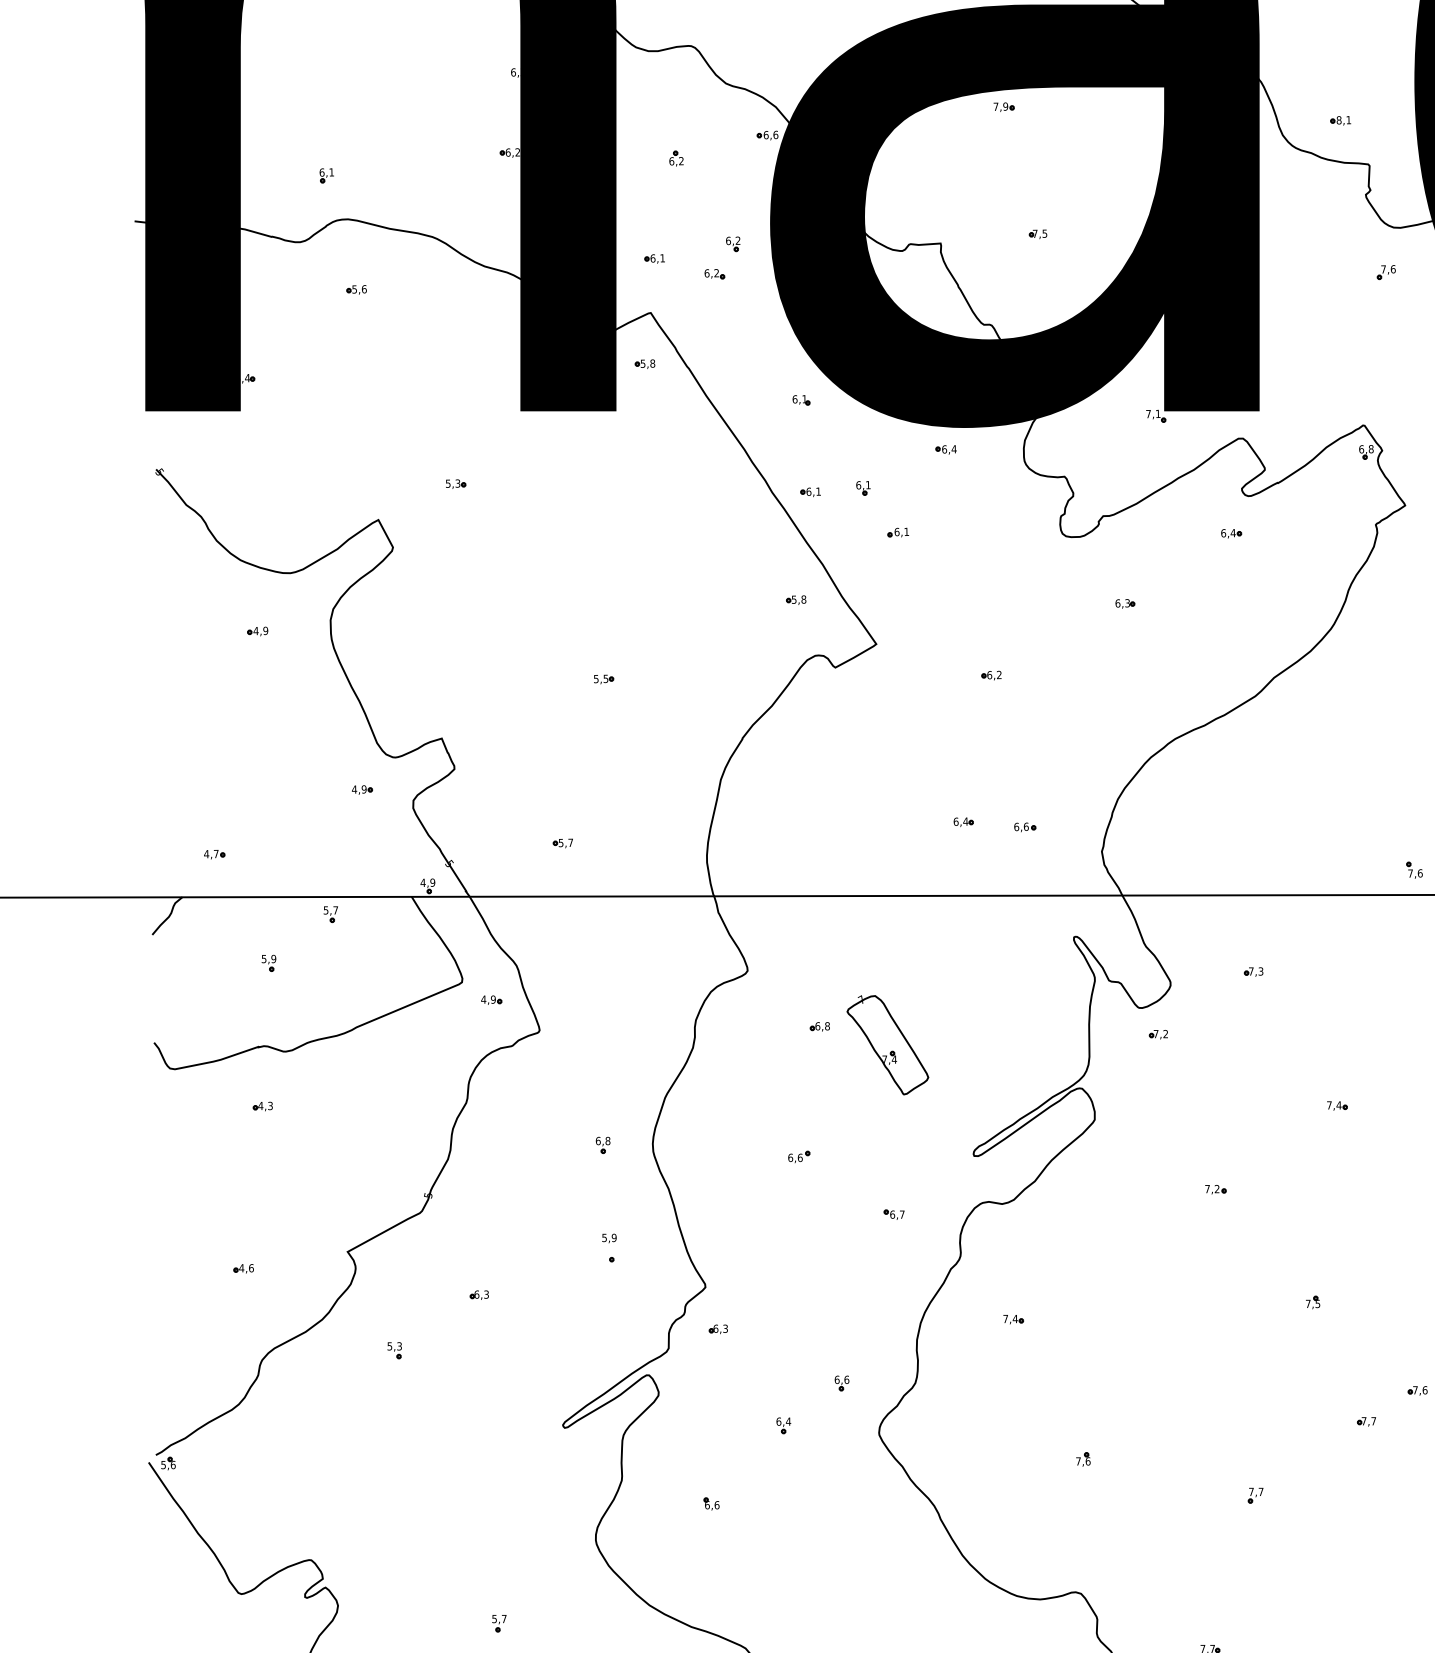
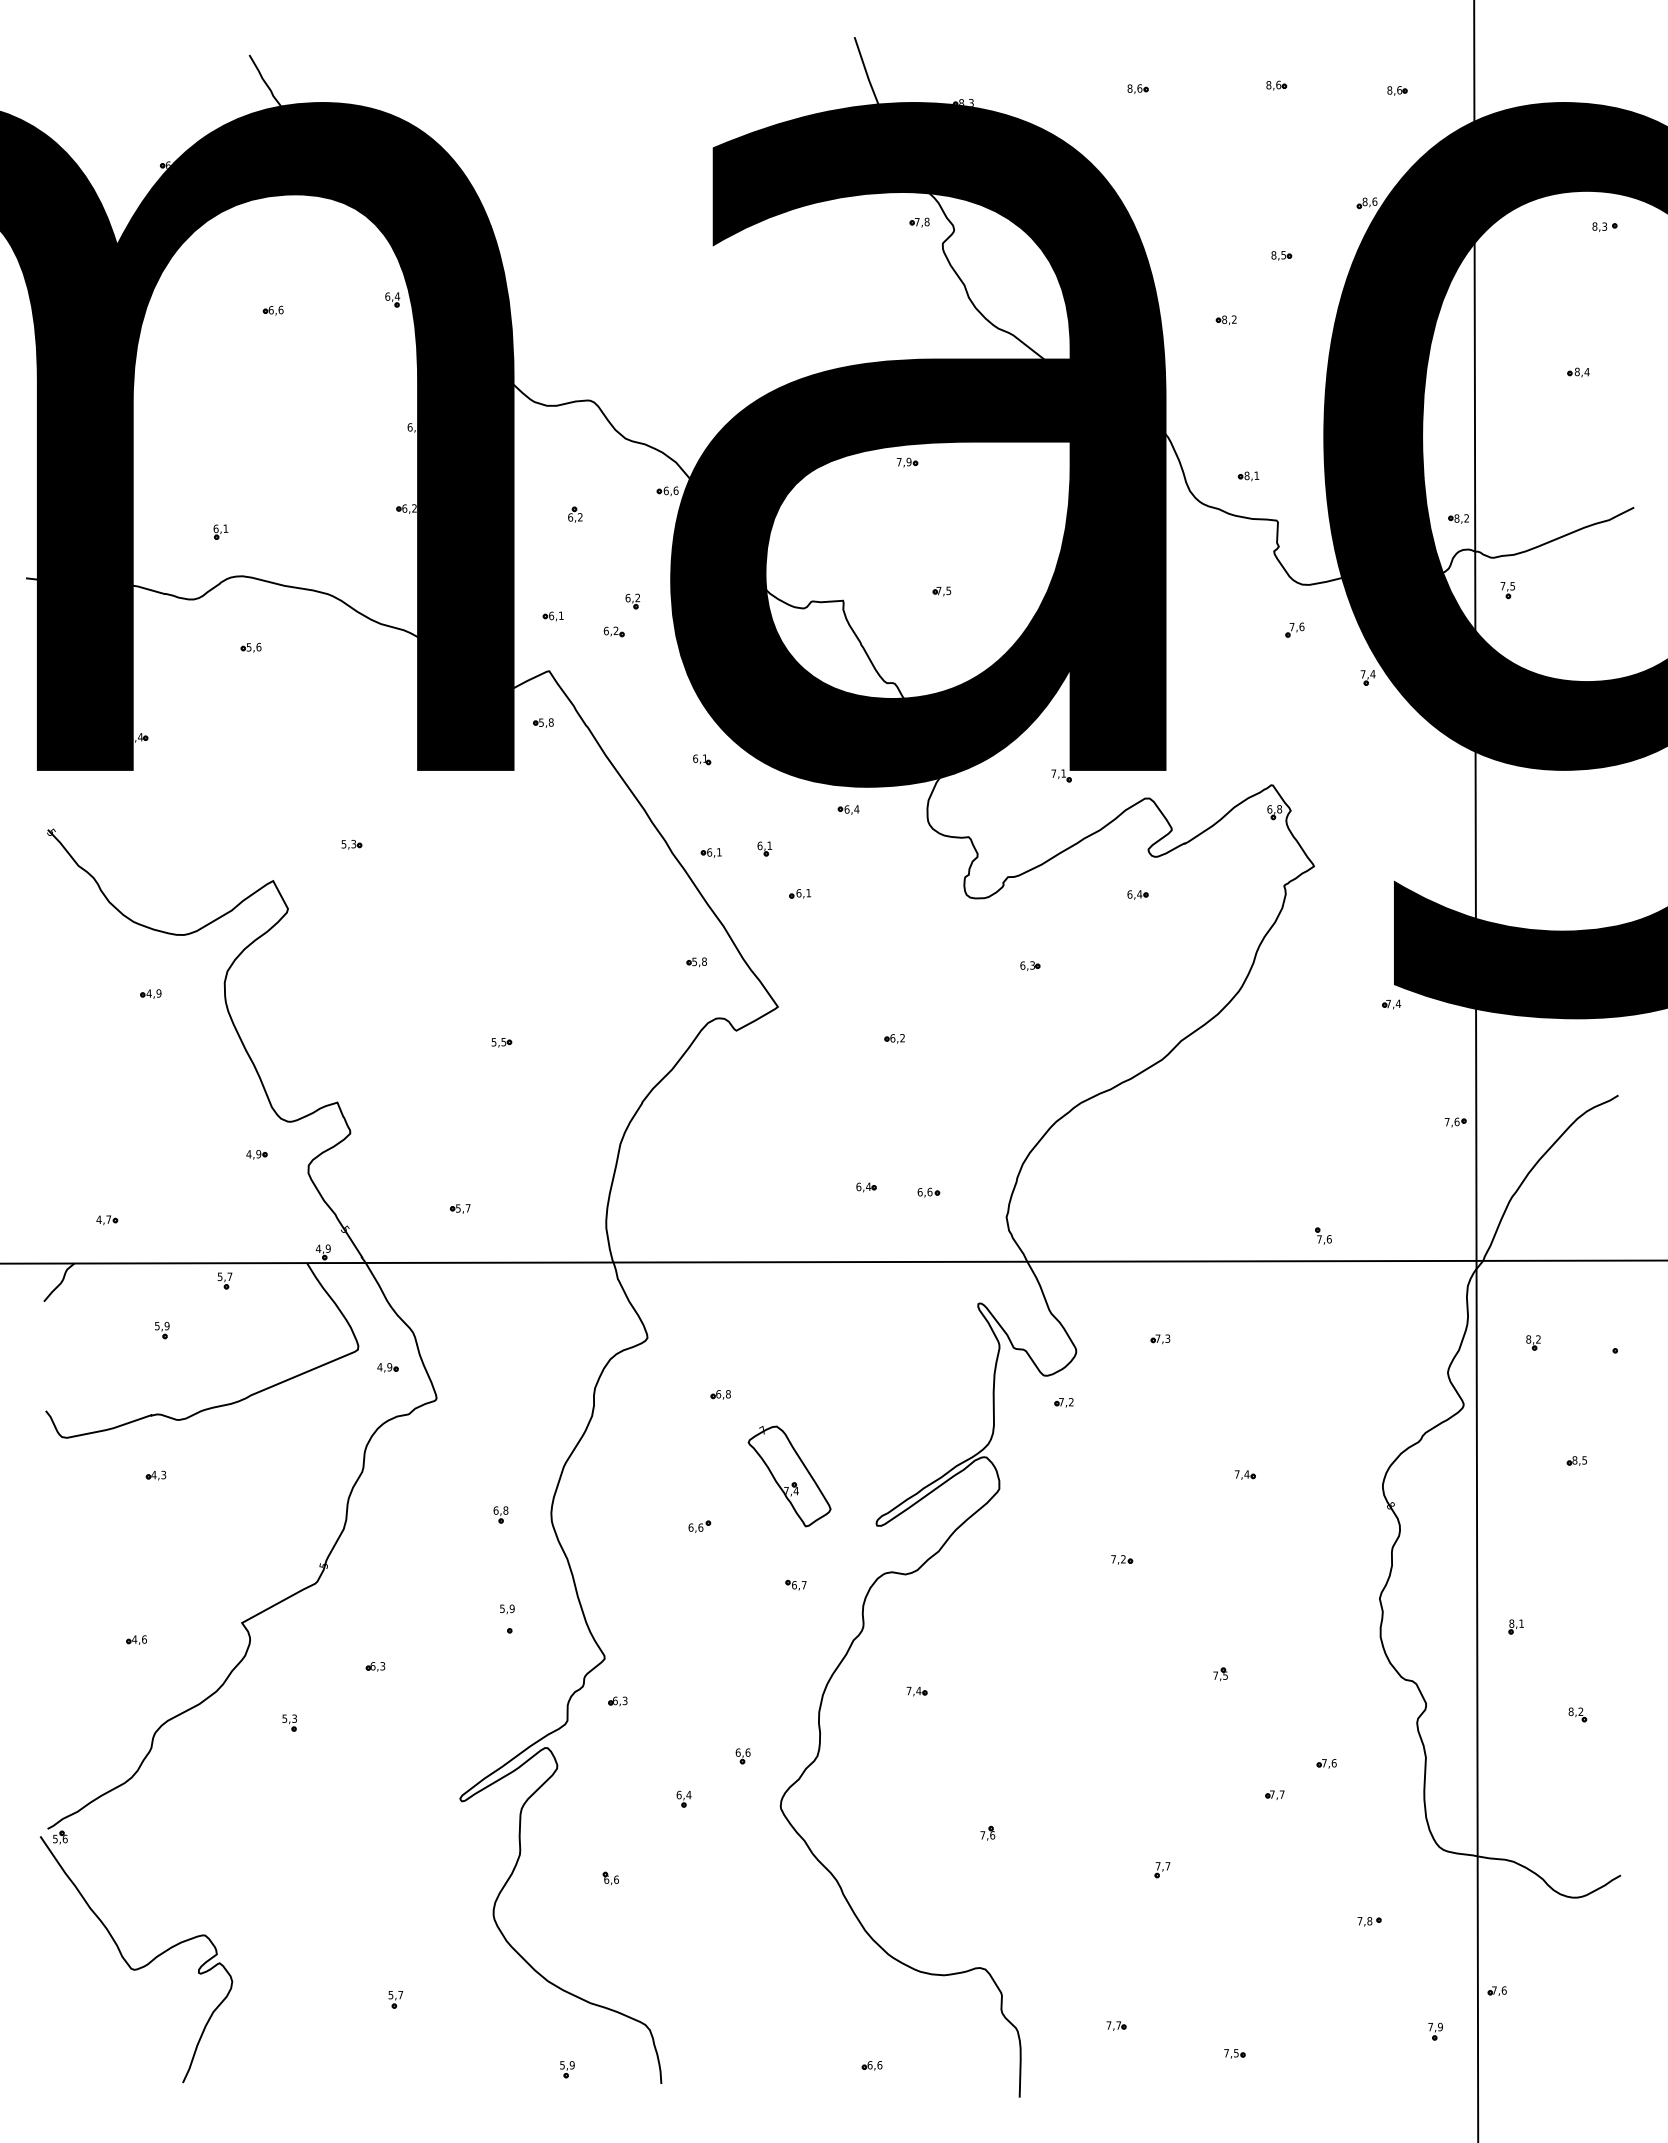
part: (887, 1045) -> (789, 1476), moved

